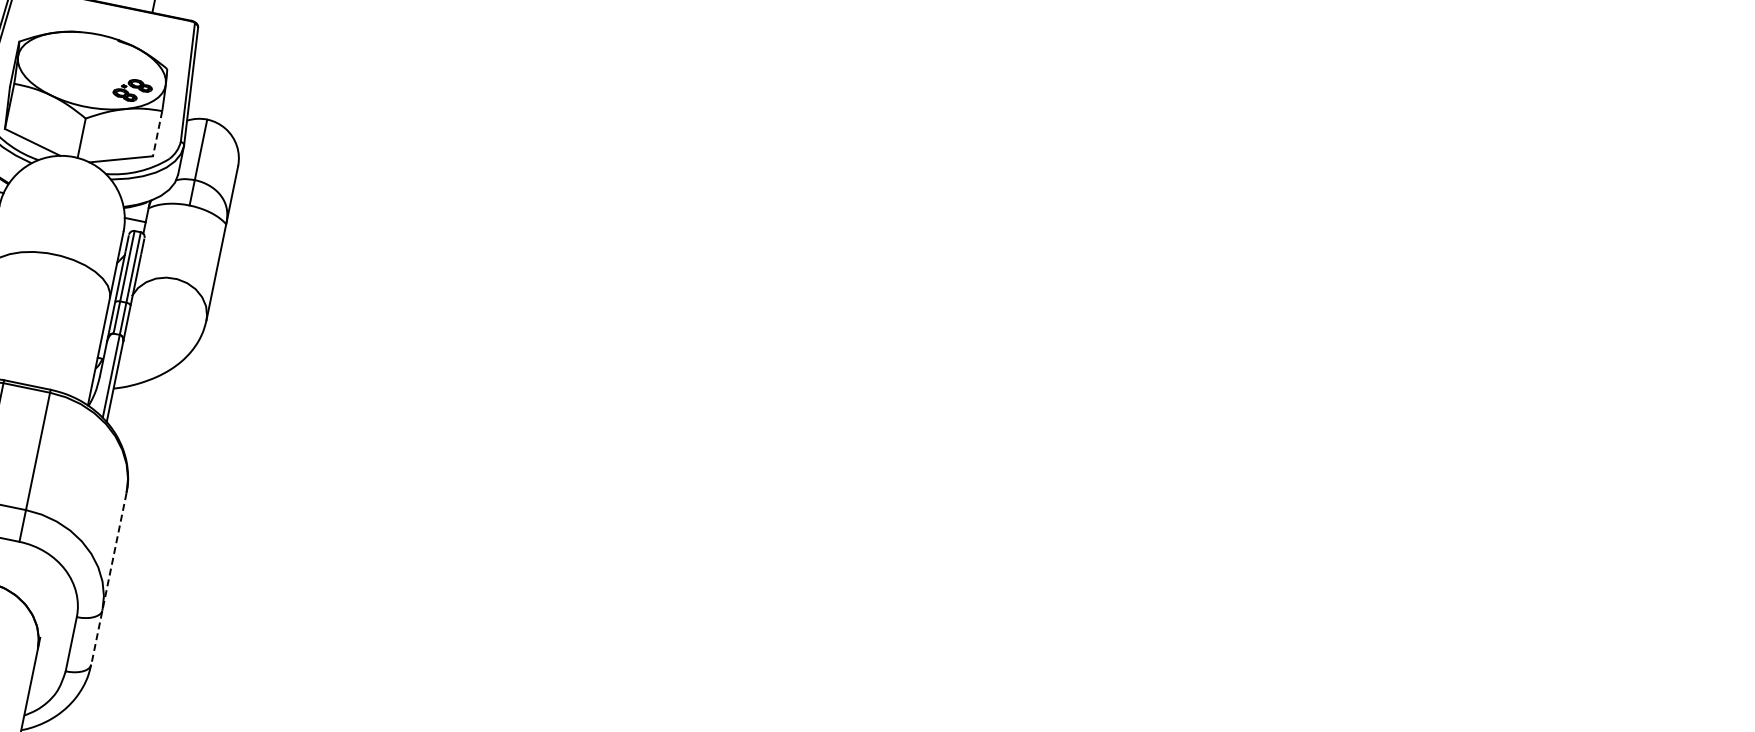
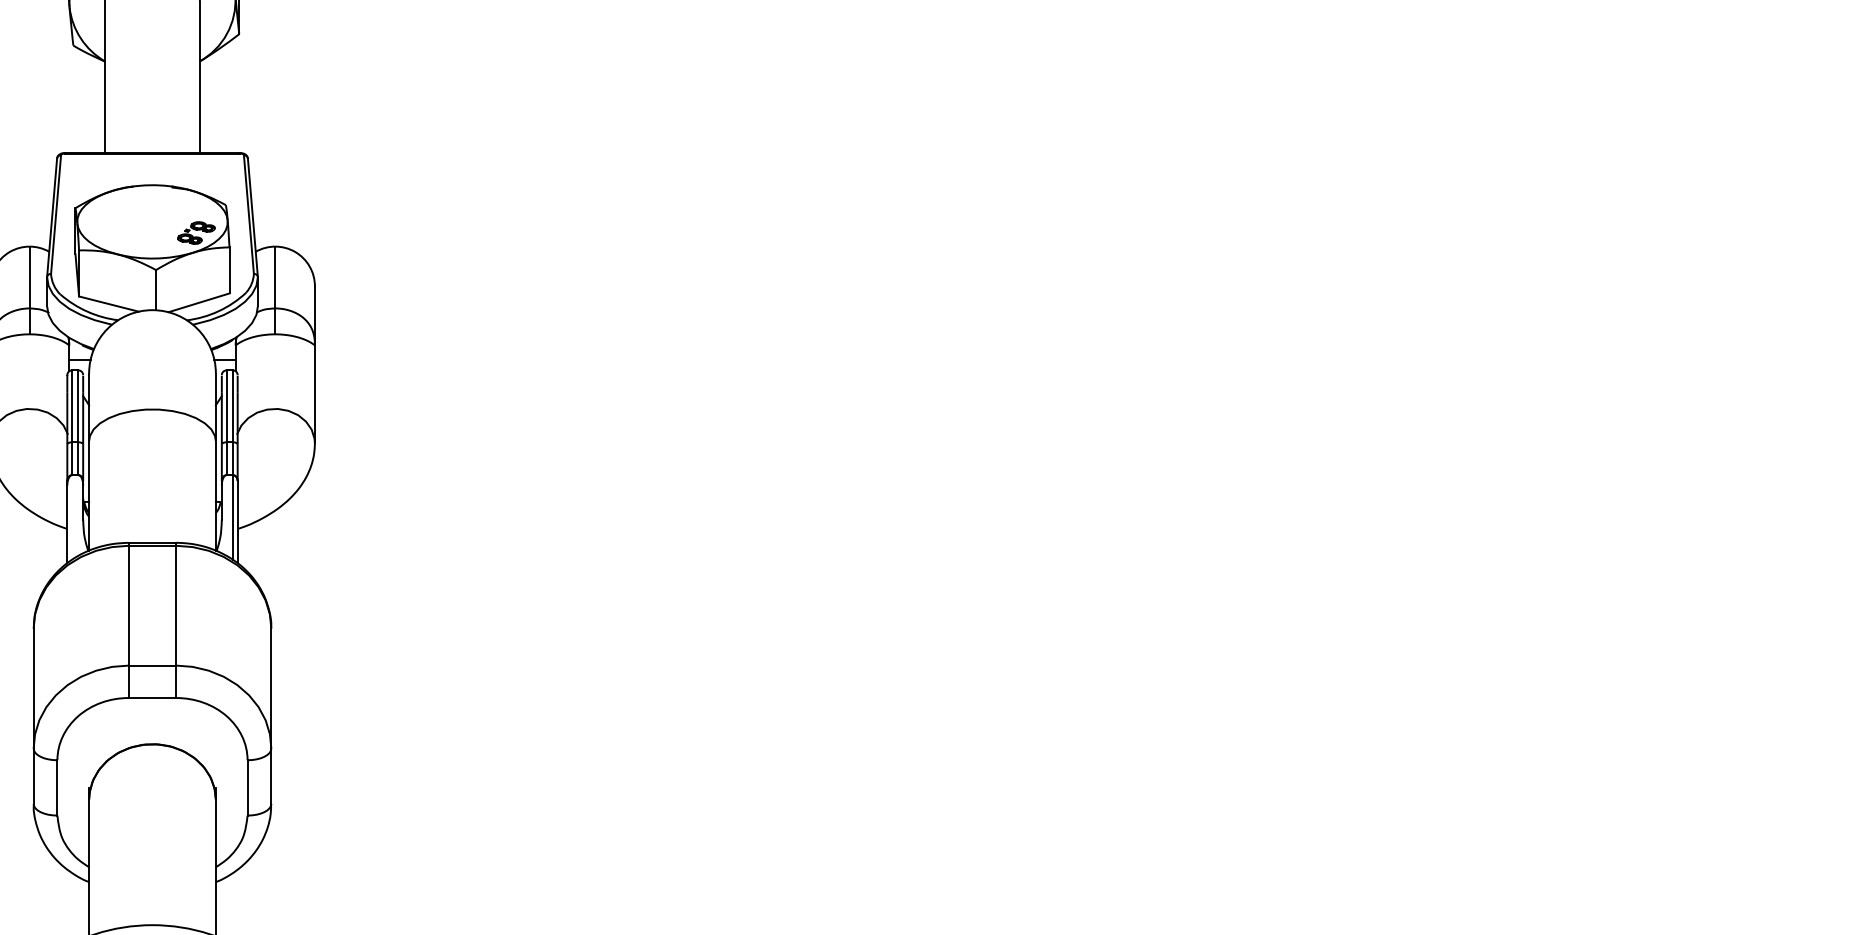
line: (157, 133) -> (229, 270), dashed -> solid
line: (109, 579) -> (271, 716), dashed -> solid

